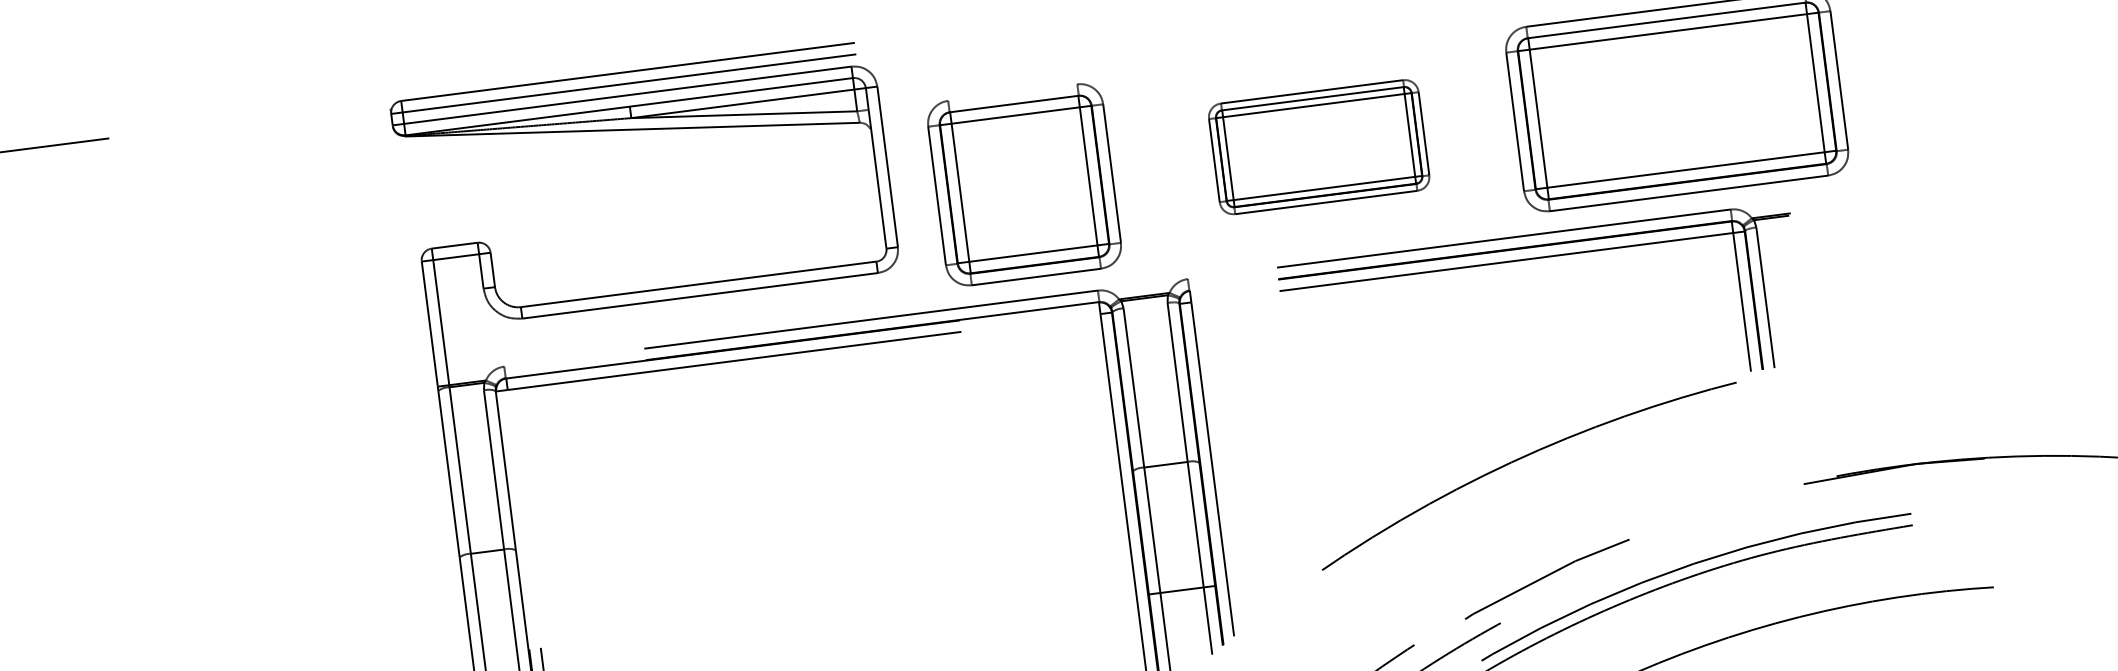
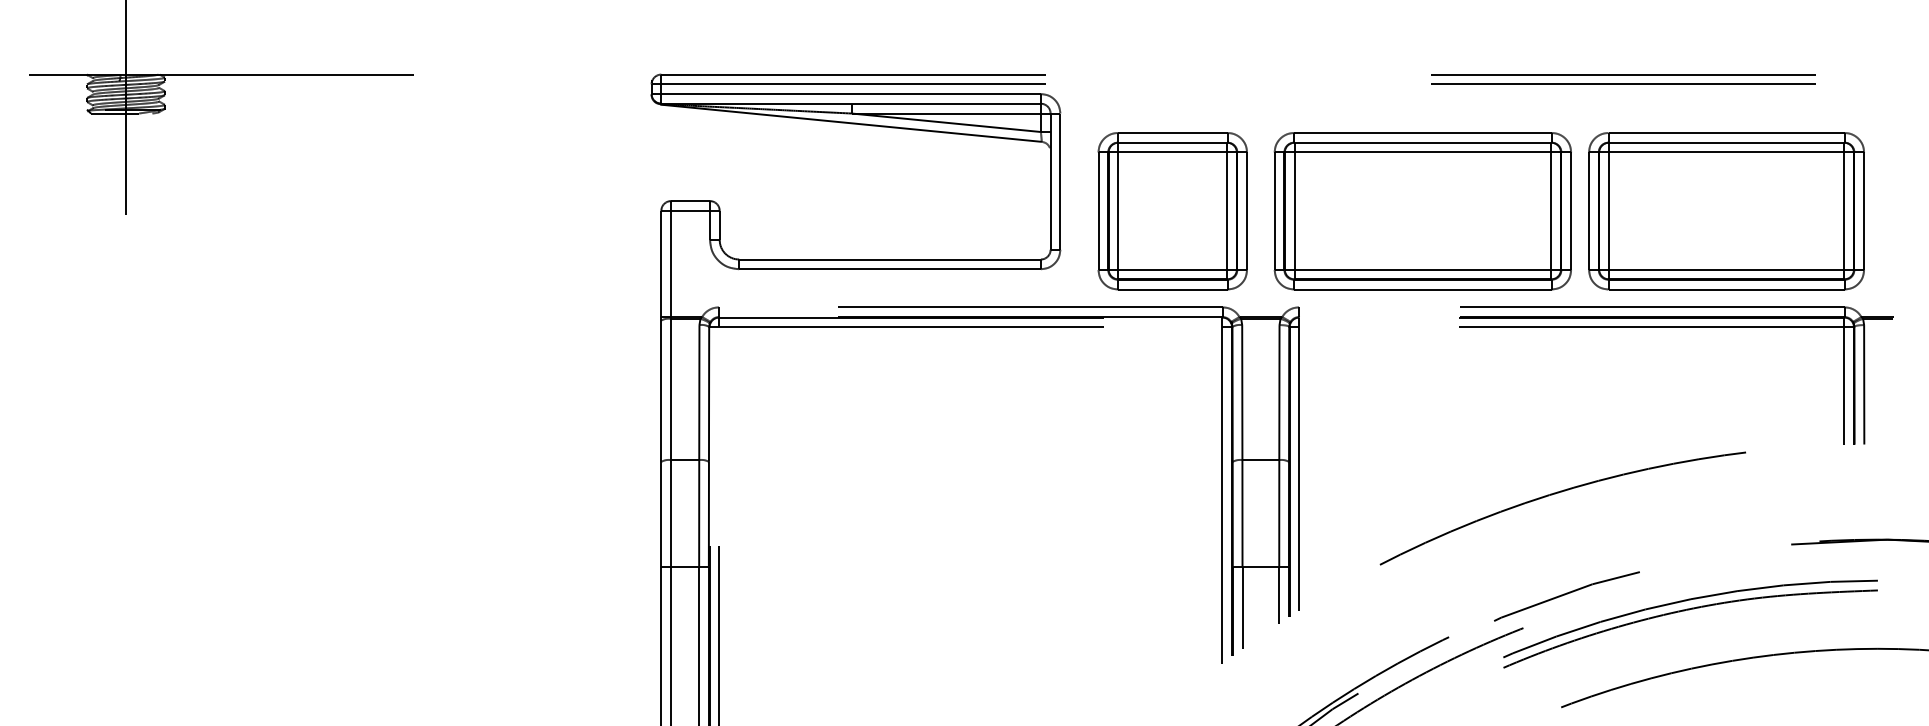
line: (1012, 92) -> (1172, 132), added
part: (1318, 147) -> (1422, 211), size x1.67
part: (1535, 258) -> (1676, 327), moved

